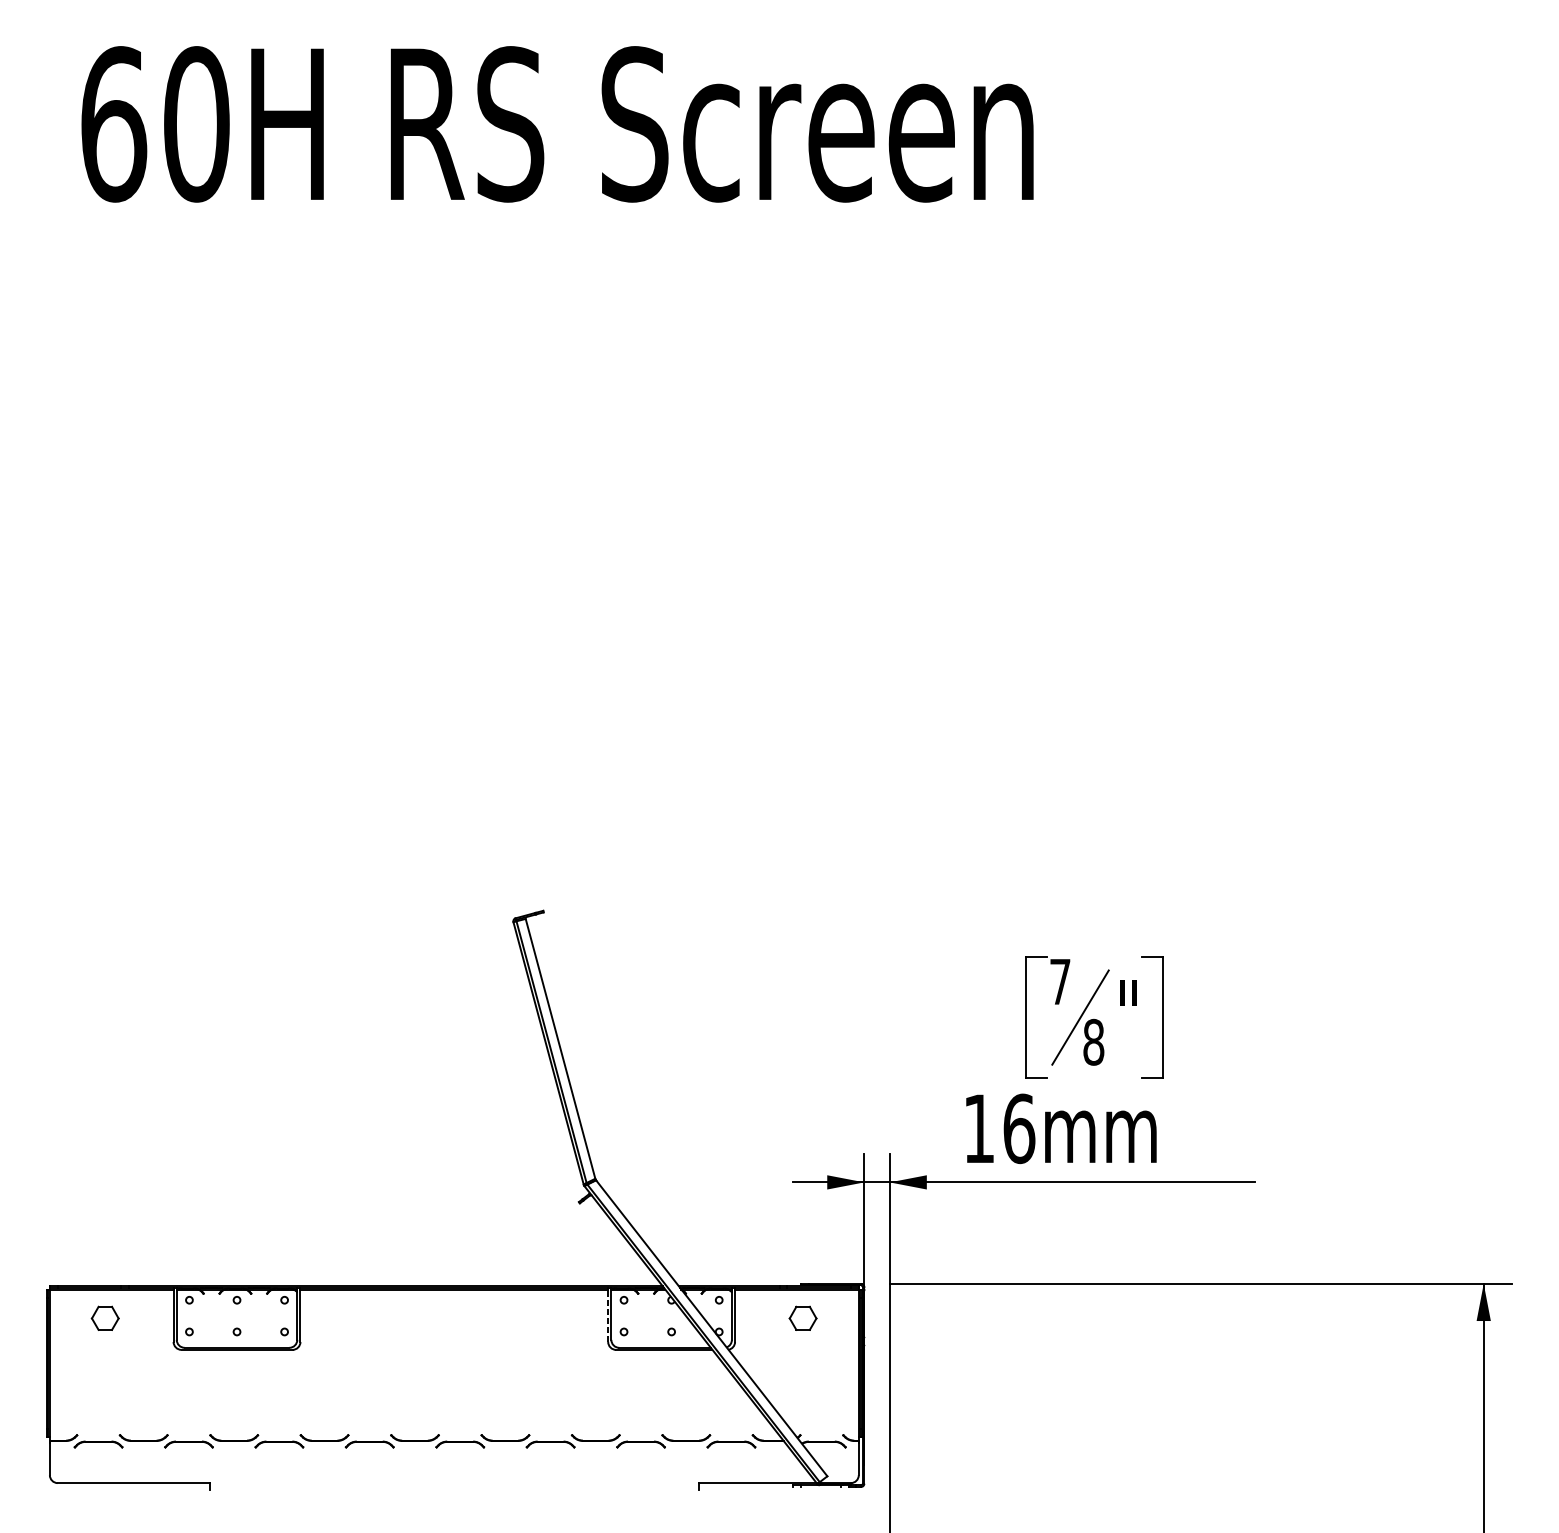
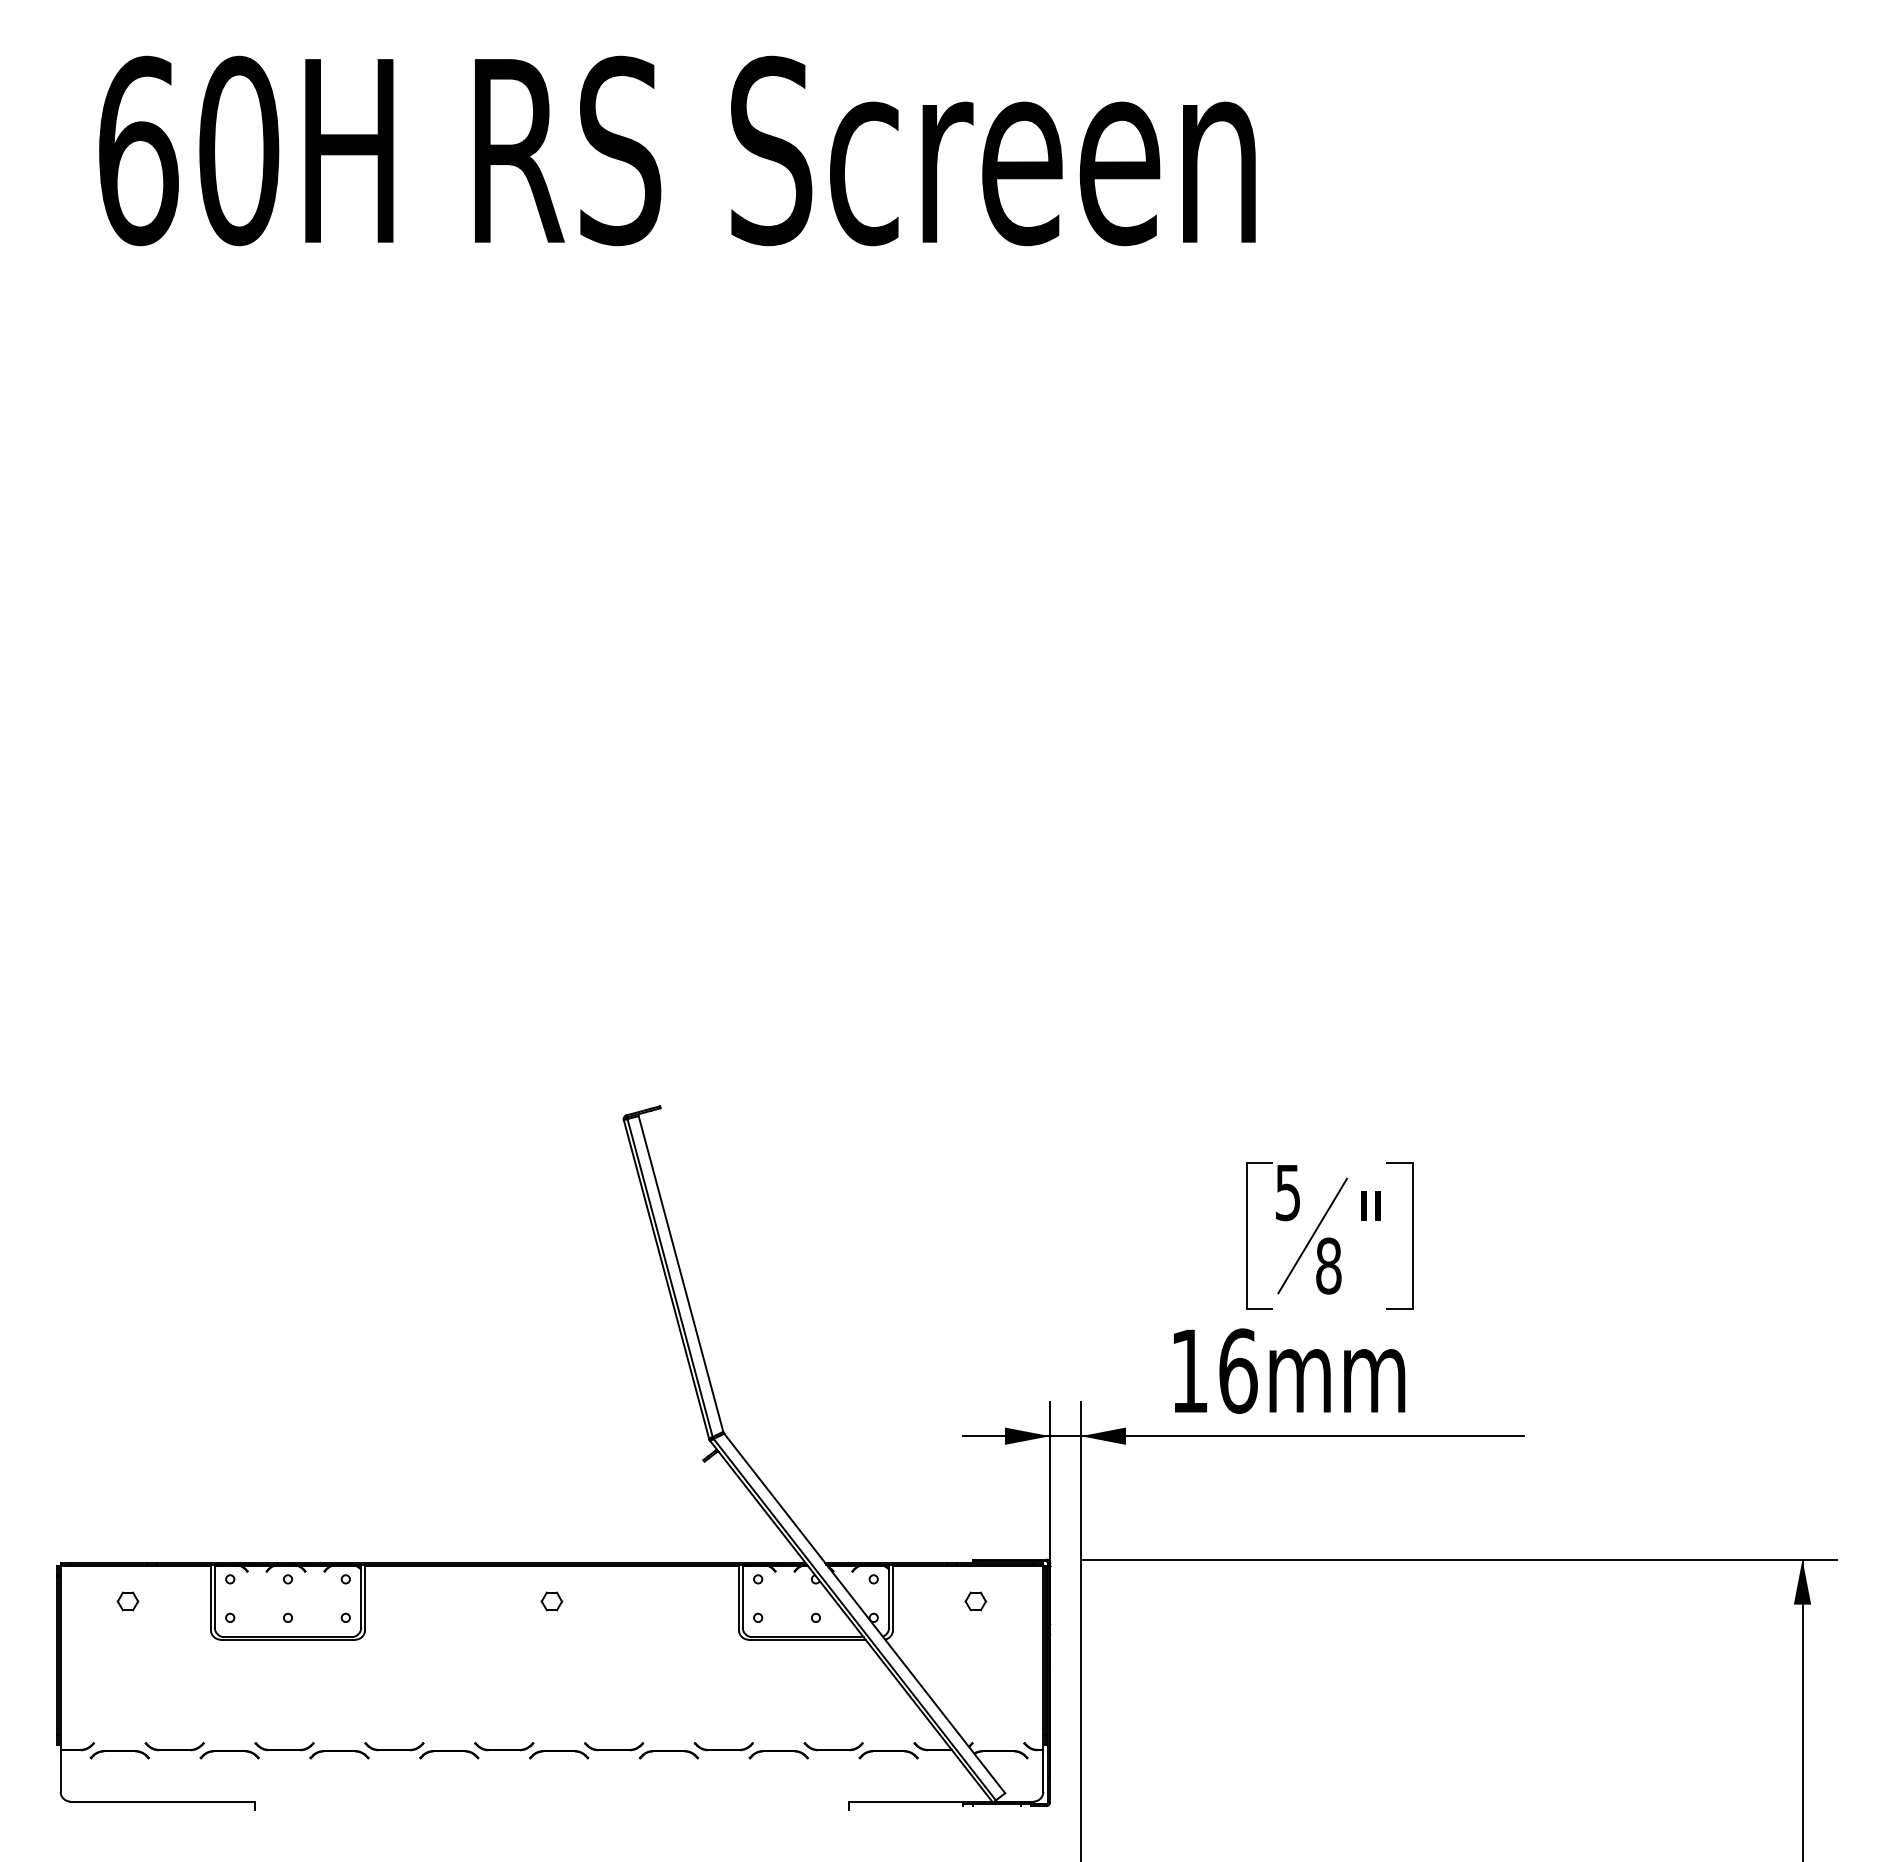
text: (1060, 982) -> (1288, 1193), 7 -> 5
line: (607, 1315) -> (738, 1598), dashed -> solid
part: (104, 1318) -> (127, 1601), size x0.62
part: (453, 1318) -> (551, 1601), added
part: (802, 1318) -> (975, 1601), size x0.62

